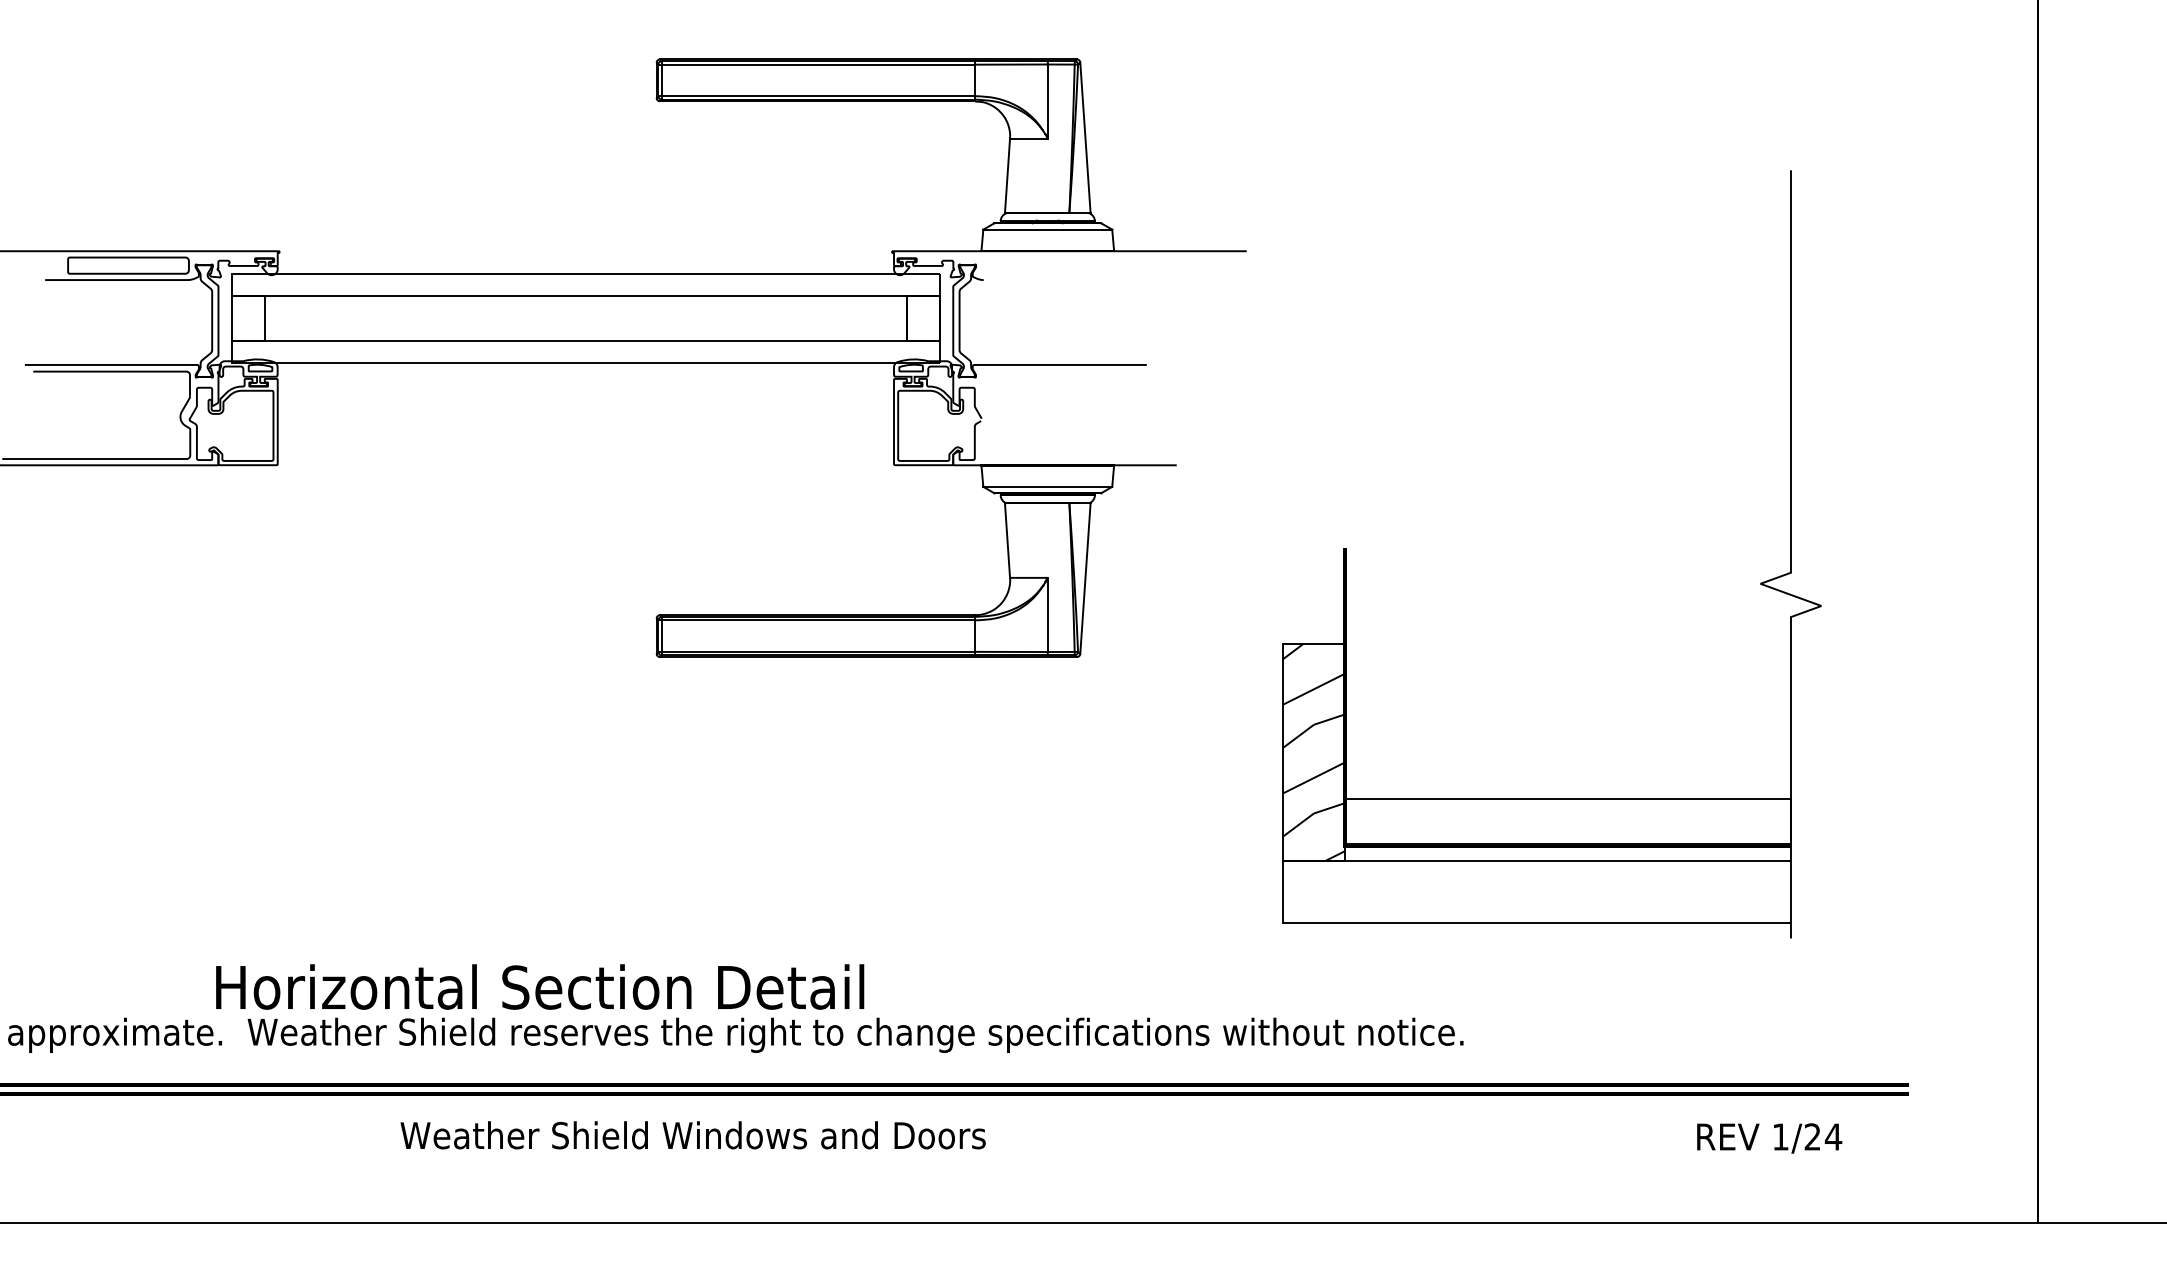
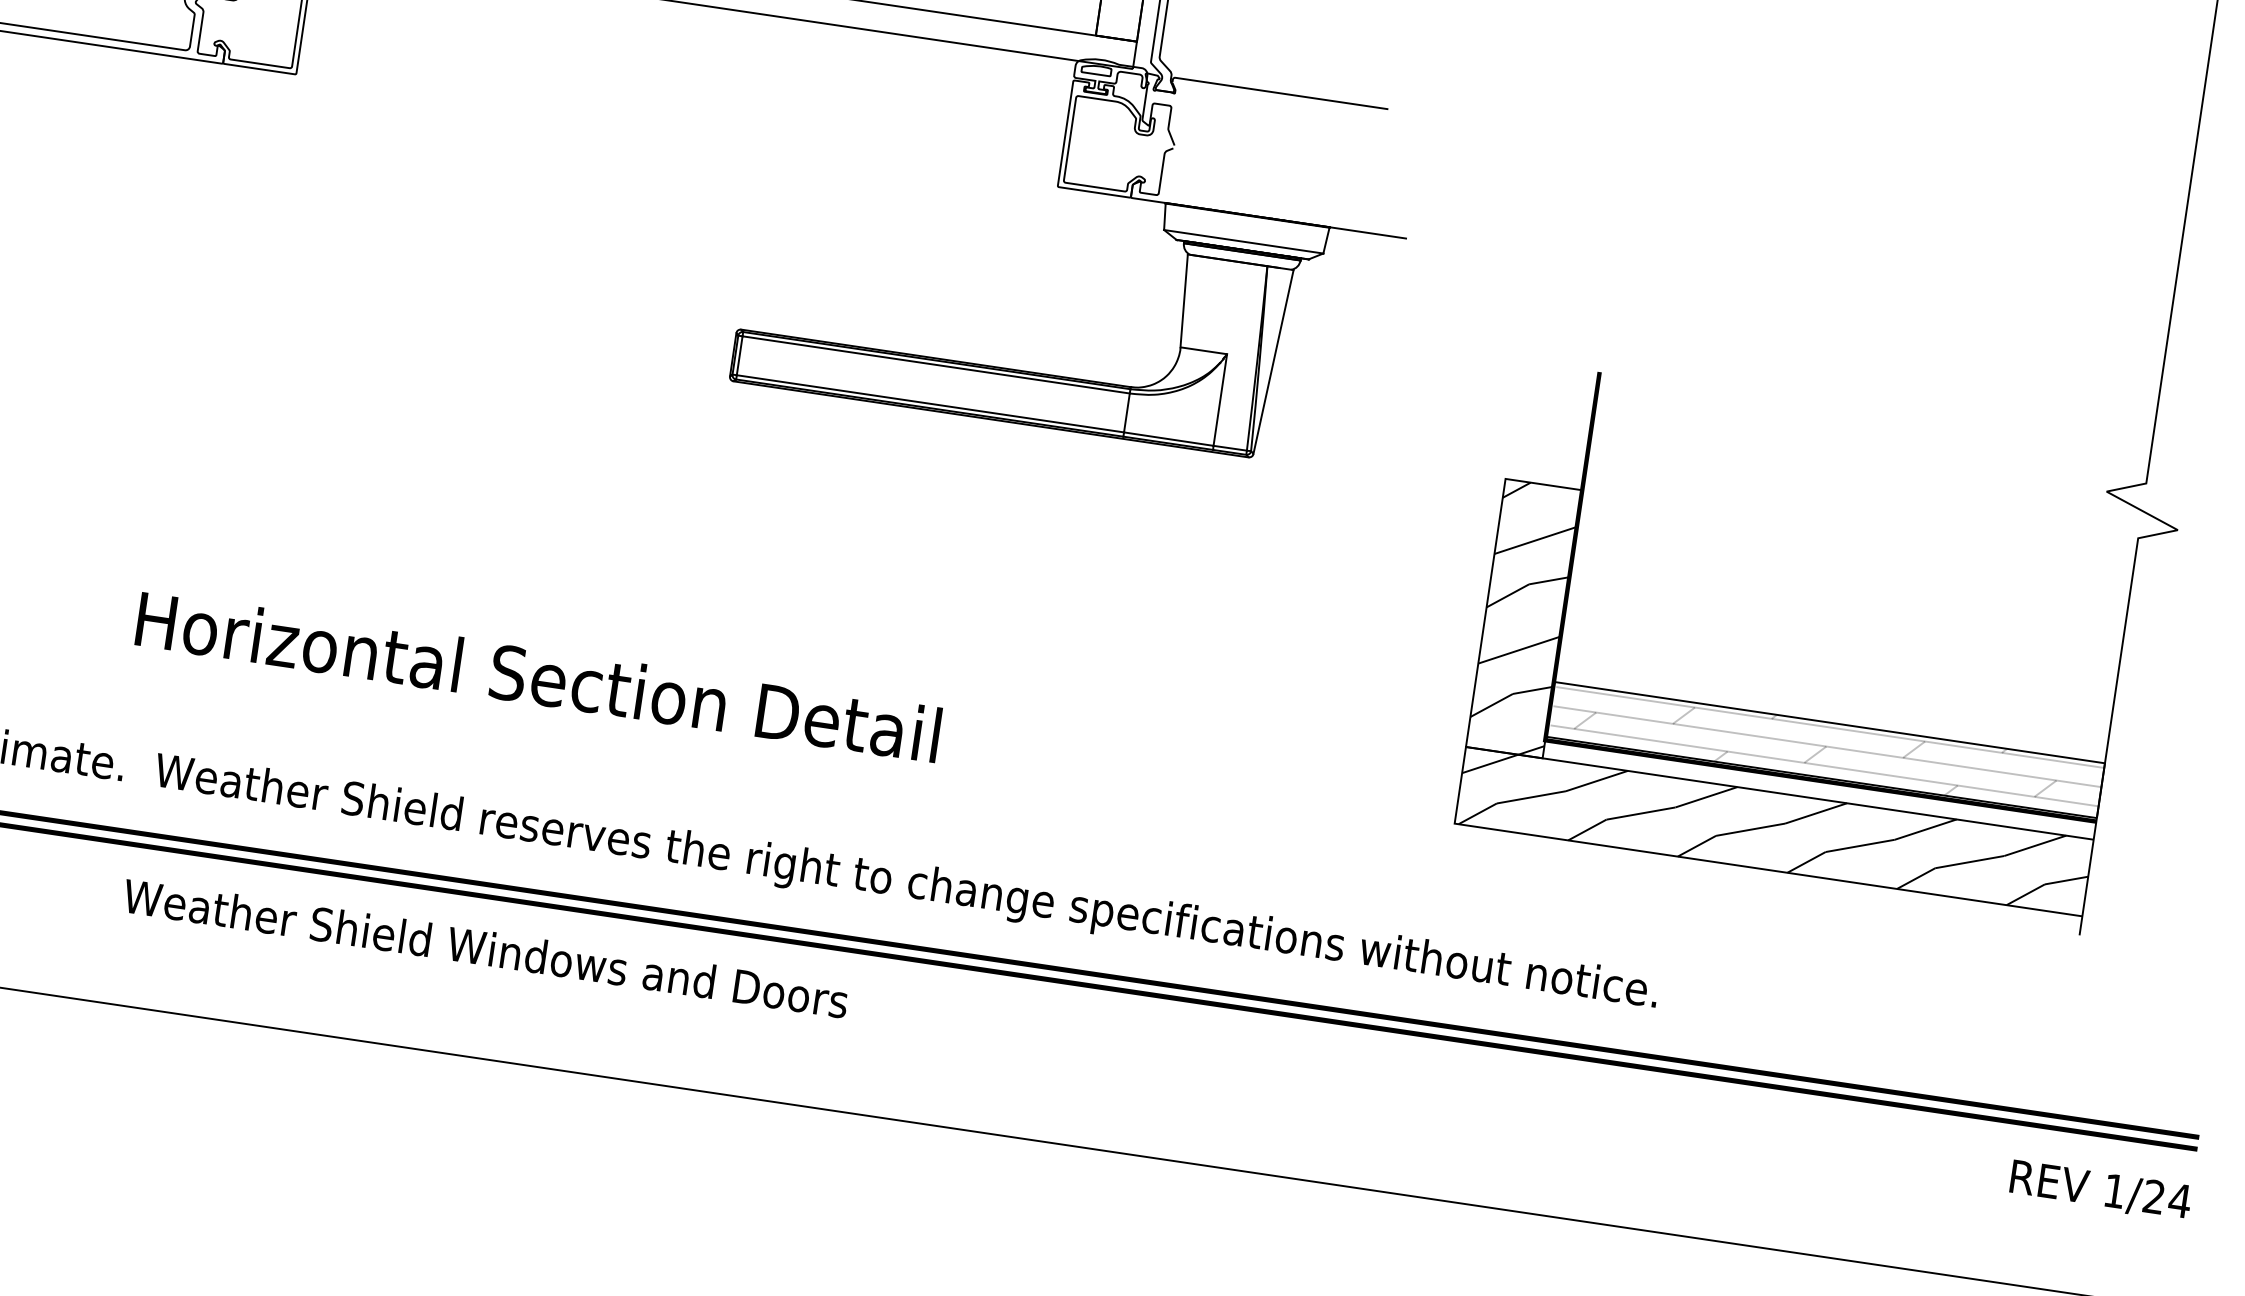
hatch: (1568, 821) -> (1826, 750), added
hatch: (1536, 892) -> (1773, 832), added
text: (540, 986) -> (539, 676), moved
text: (692, 1135) -> (485, 948), moved
text: (1769, 1138) -> (2100, 1190), moved

